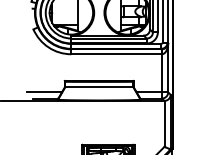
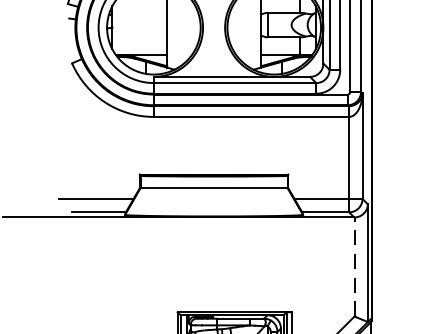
line: (164, 123) -> (354, 266), solid -> dashed

